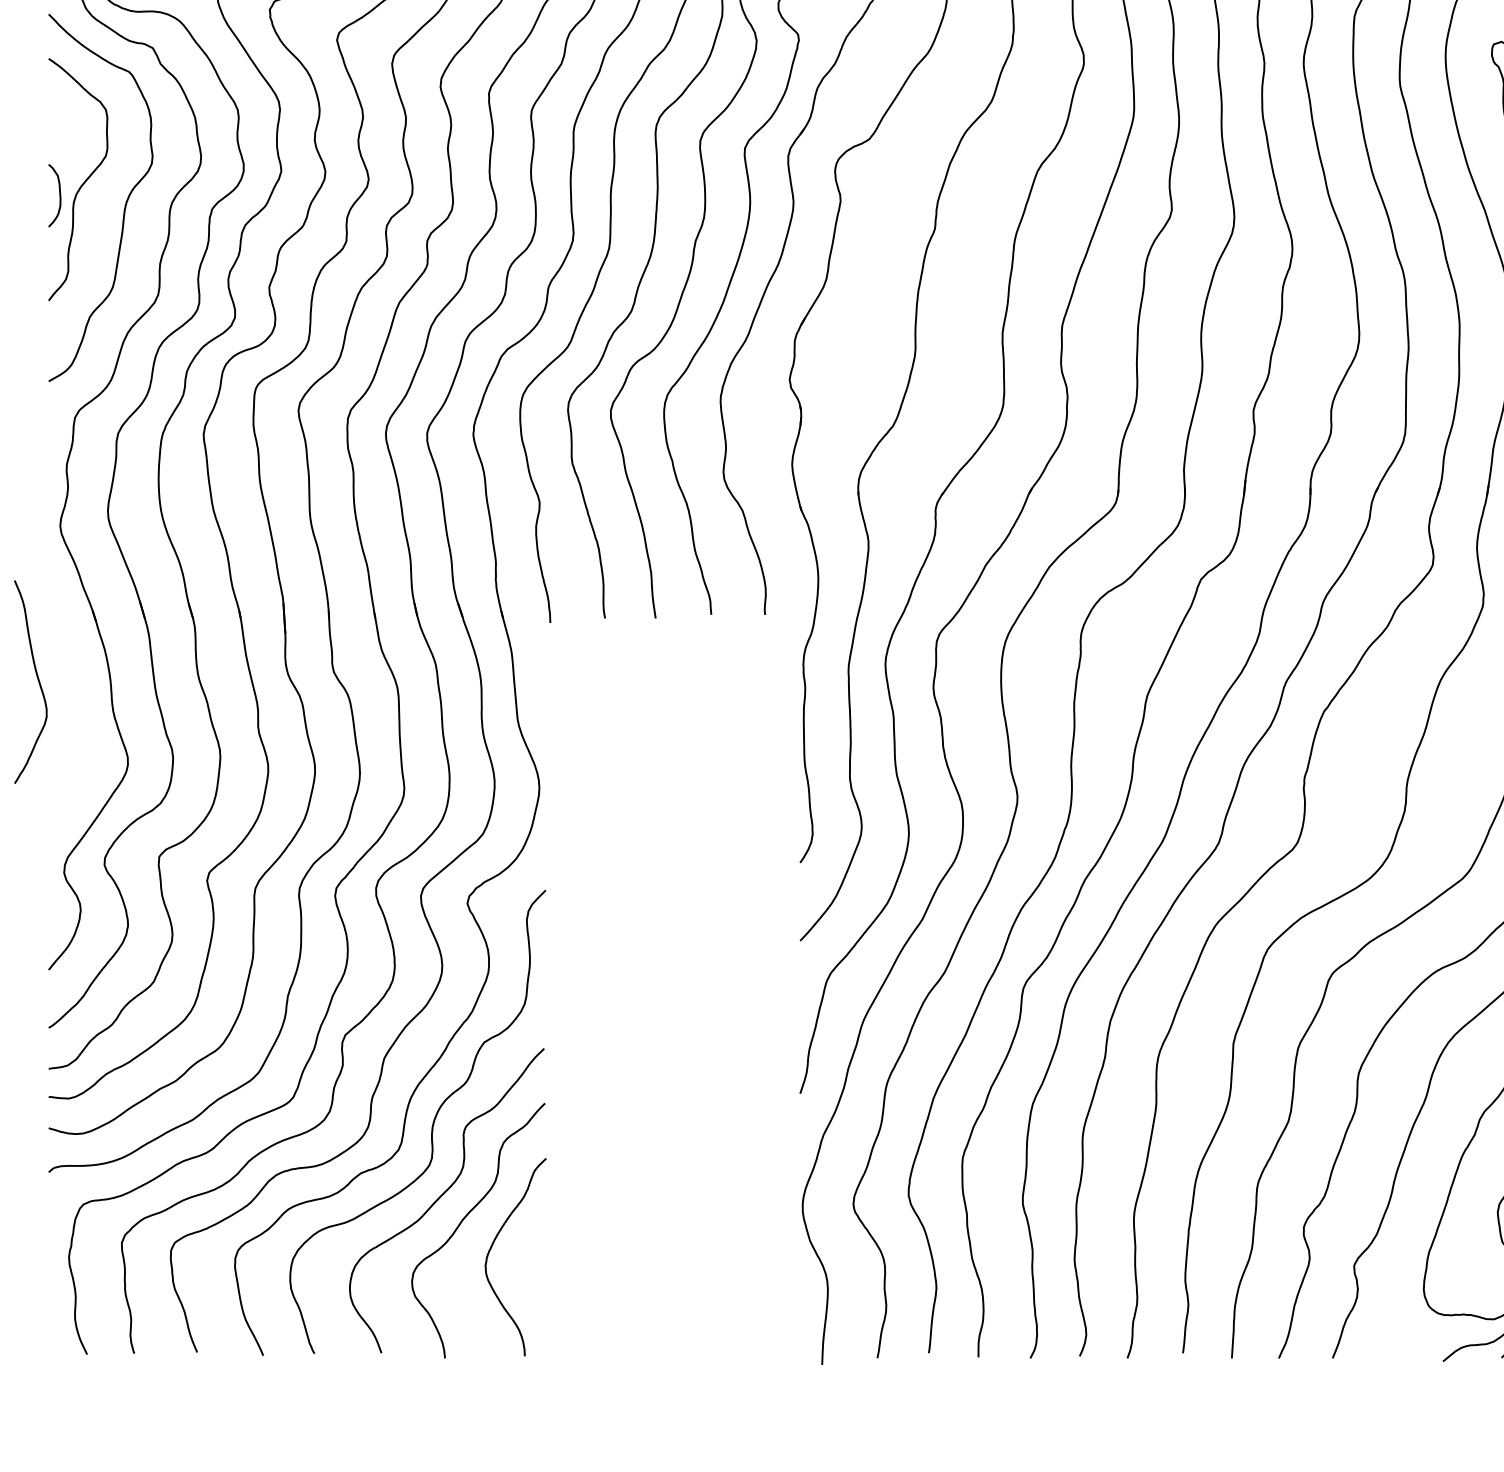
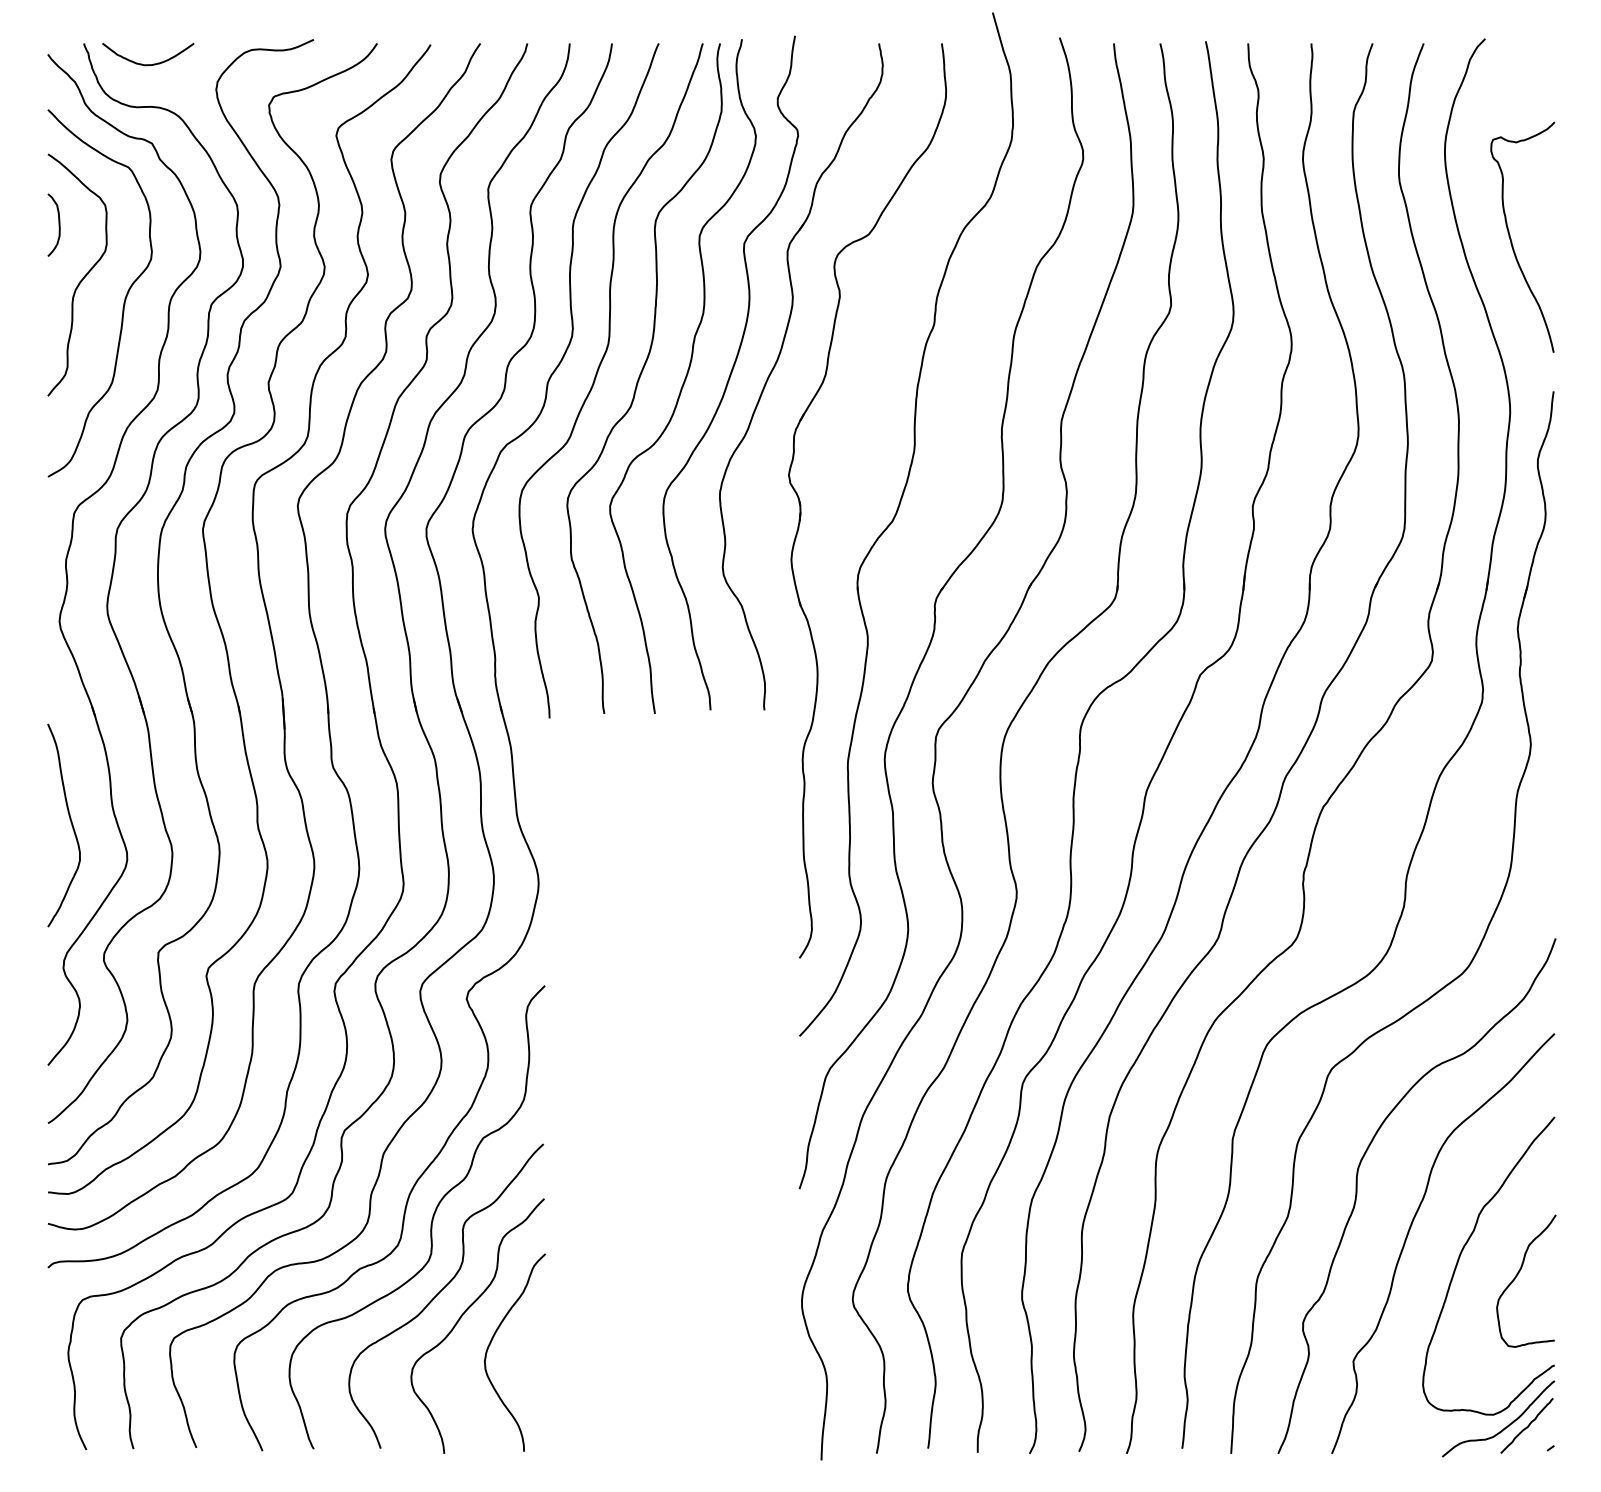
curve: (59, 195) -> (58, 224), moved
curve: (37, 679) -> (70, 822), moved

